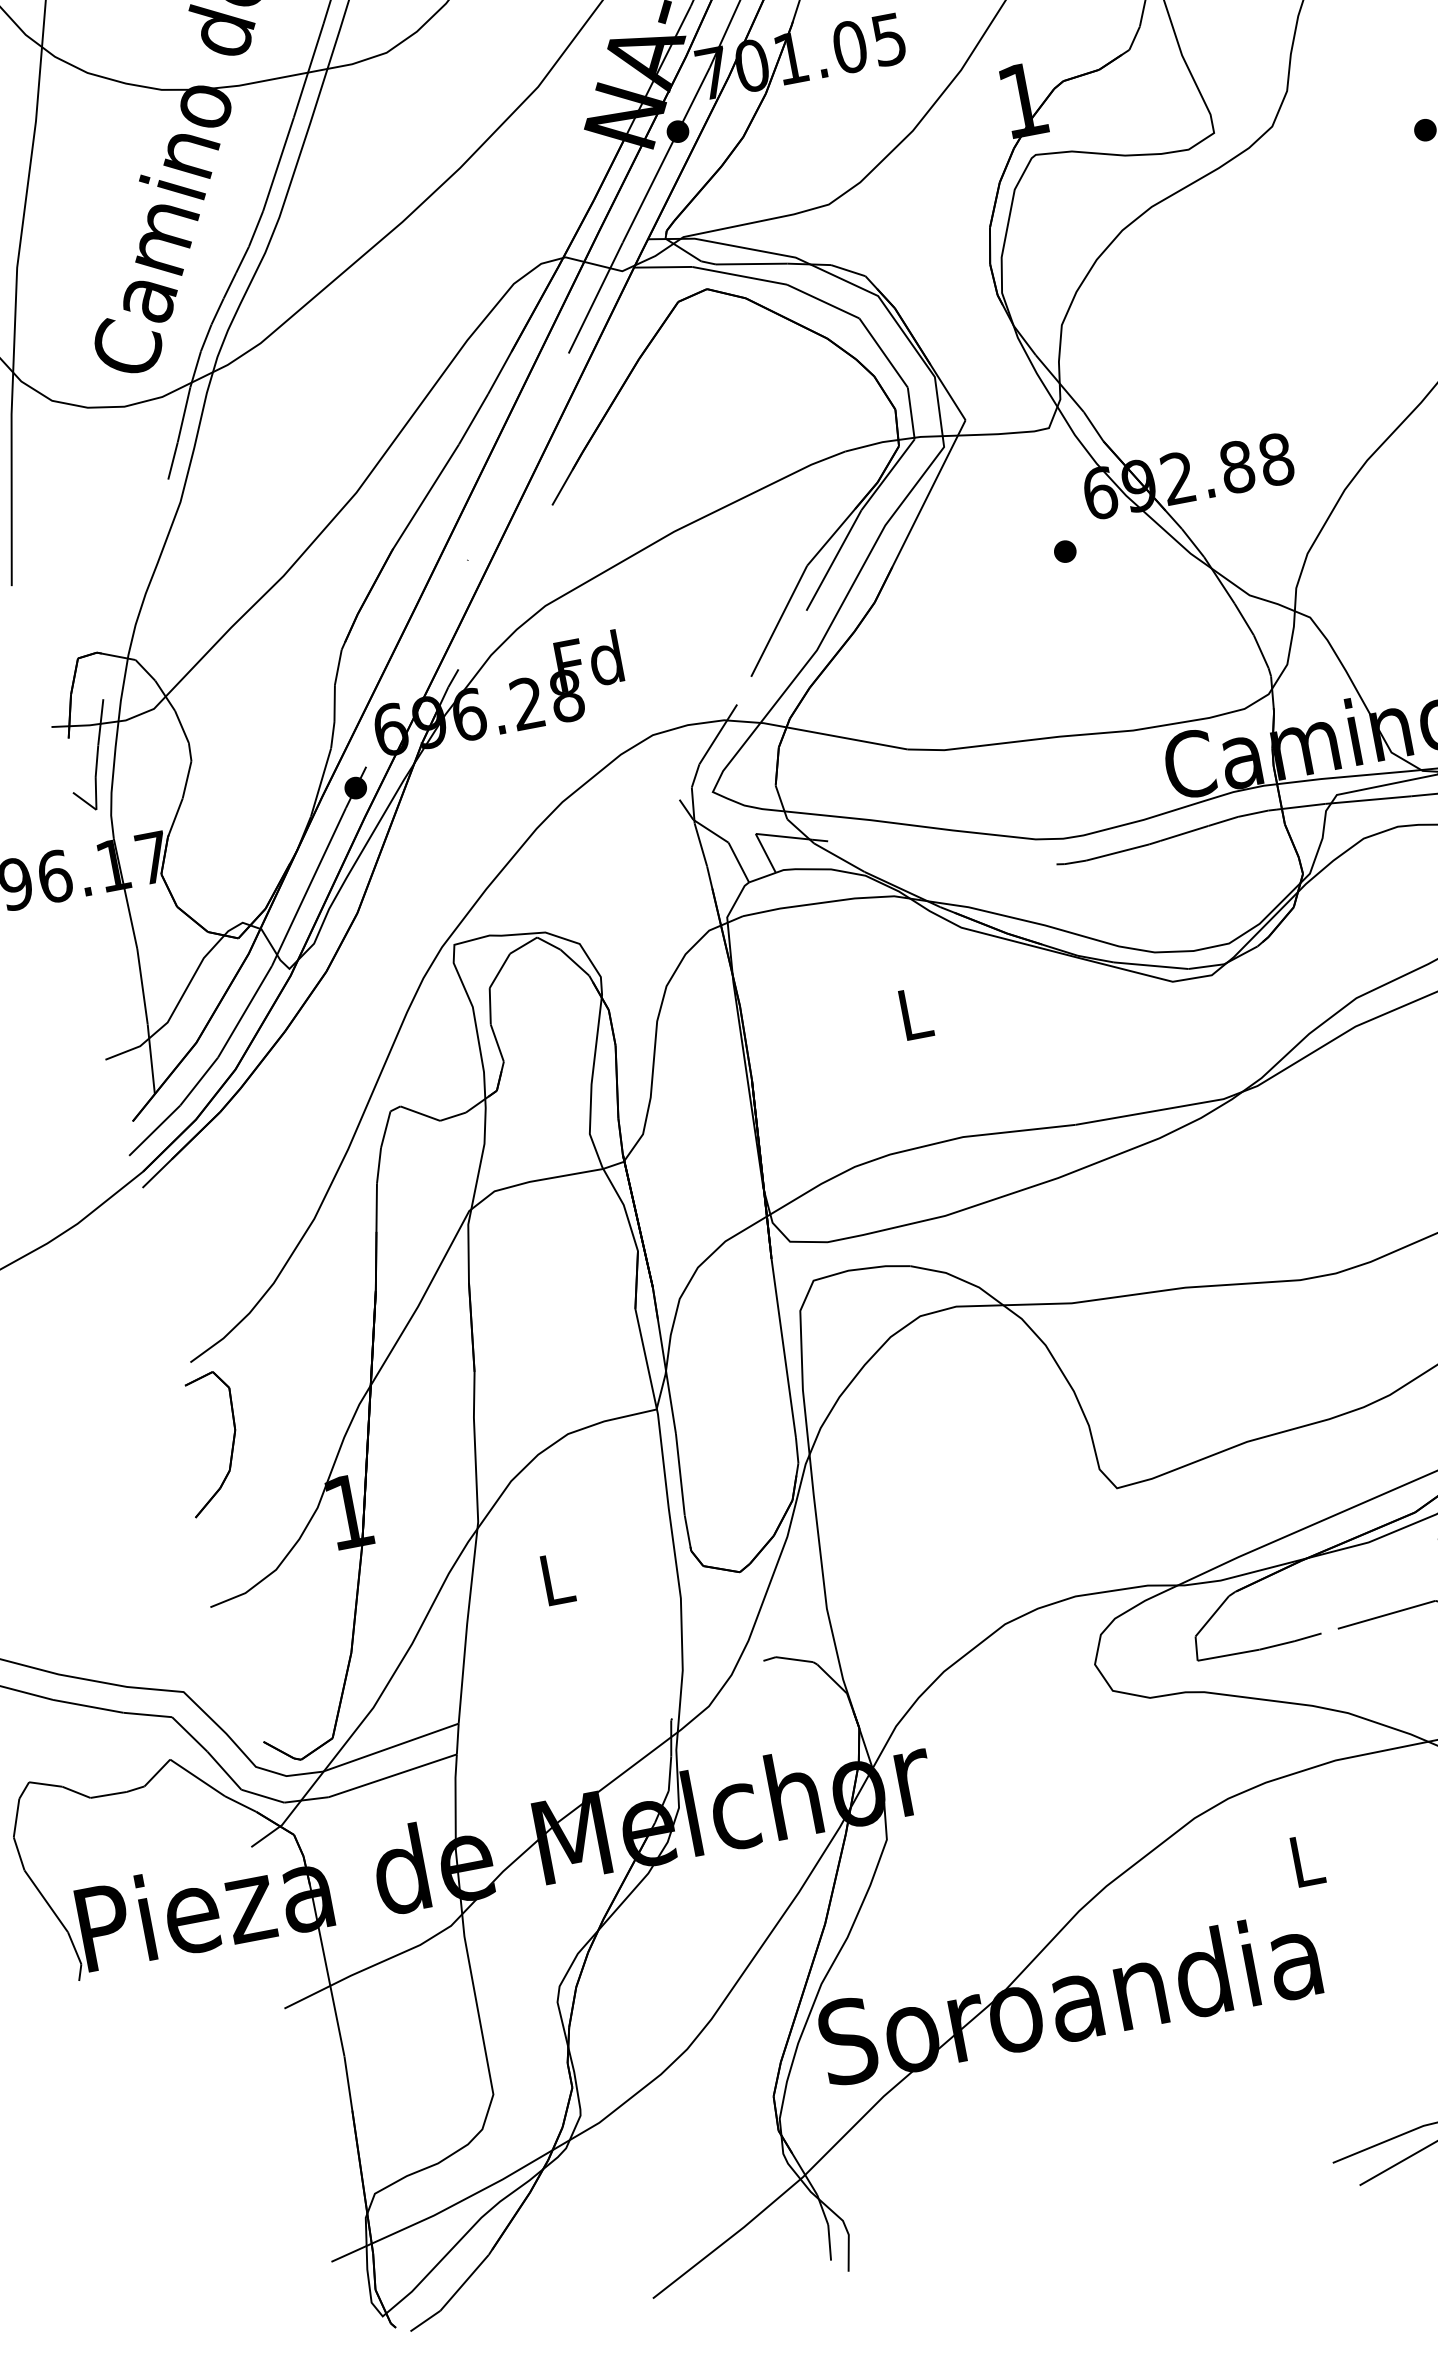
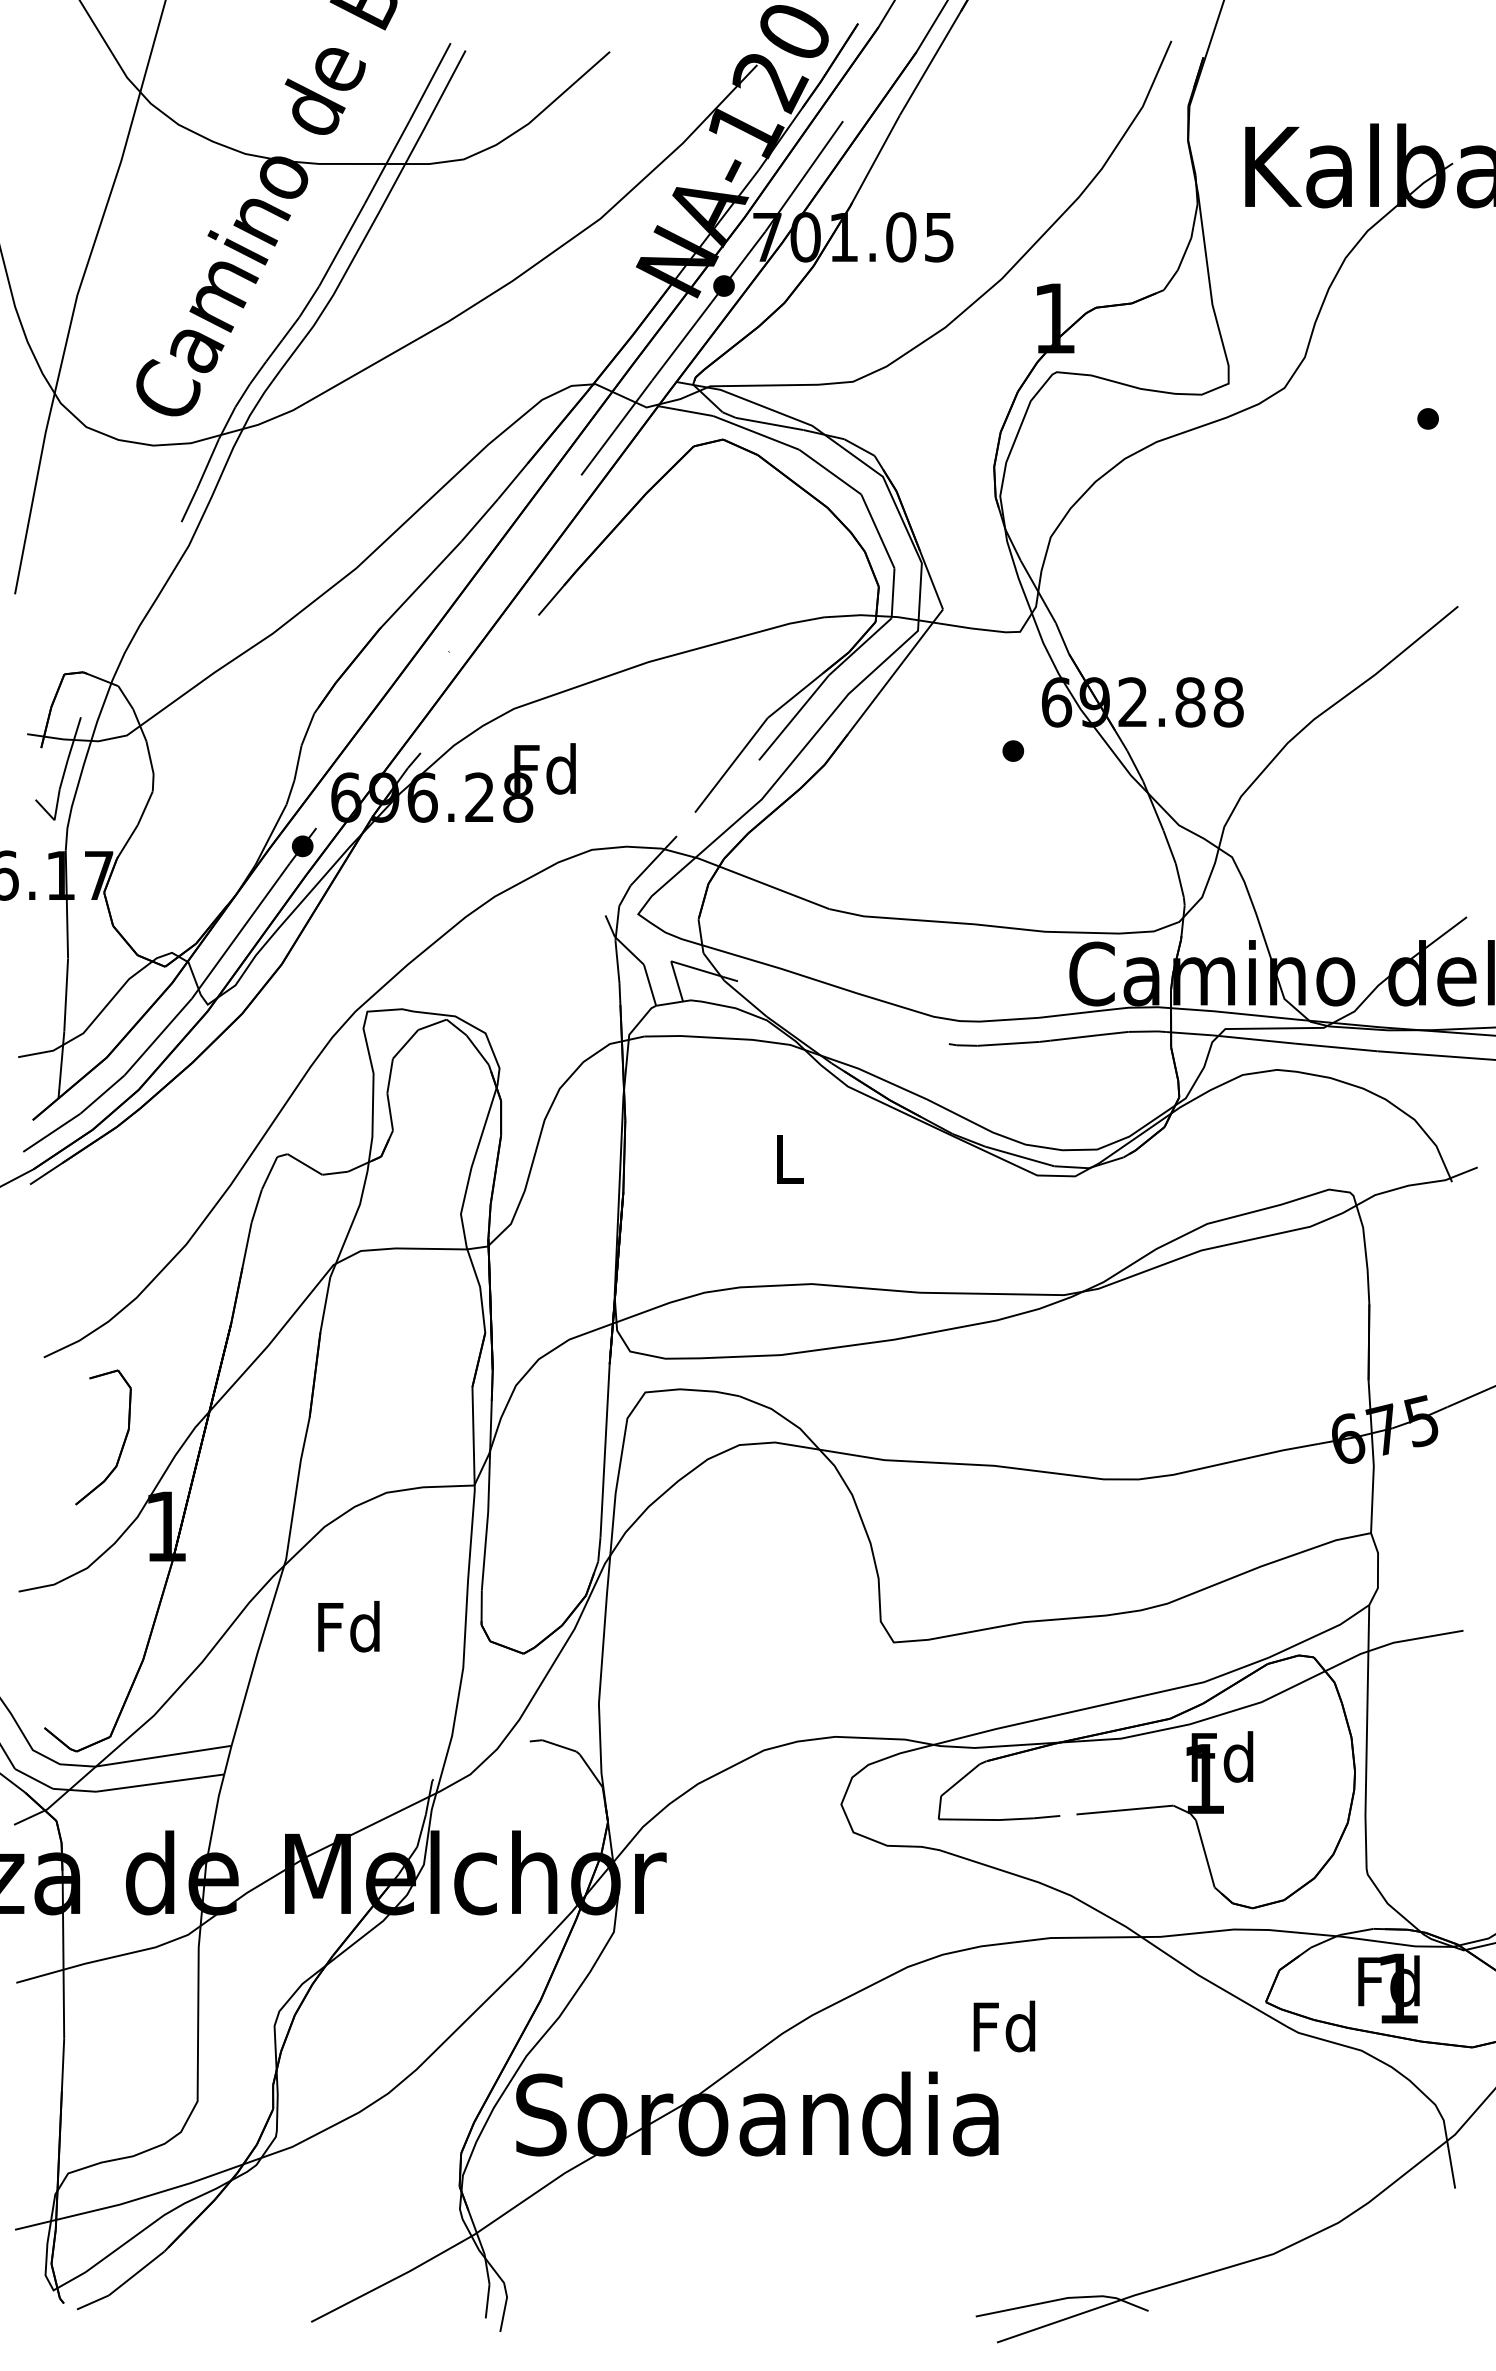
part: (231, 1446) -> (122, 1444), moved
text: (555, 1578) -> (348, 1626), L -> Fd
text: (1305, 1860) -> (1004, 2026), L -> Fd

